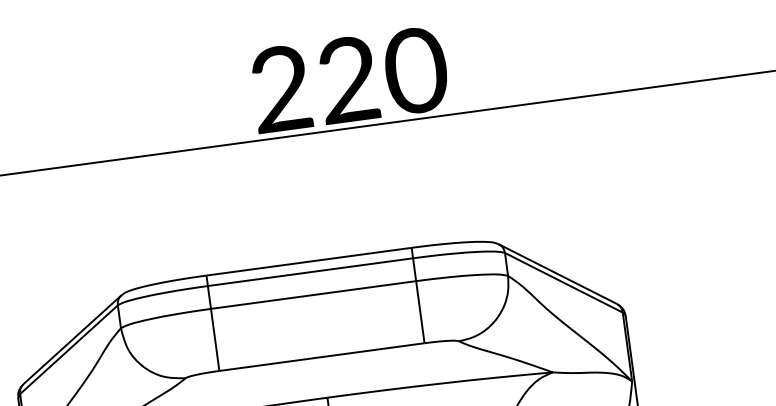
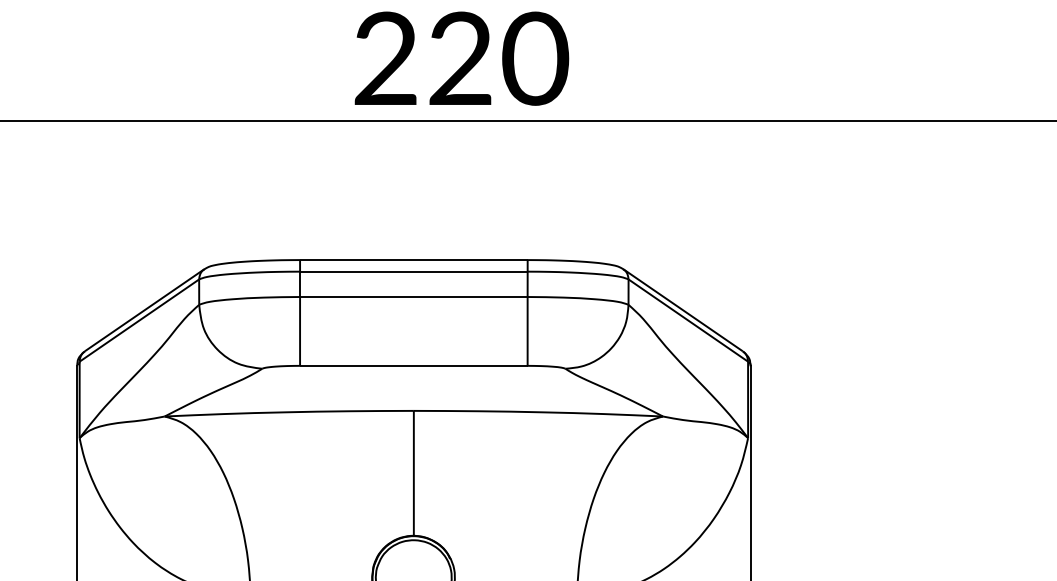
text: (349, 79) -> (461, 58), moved

